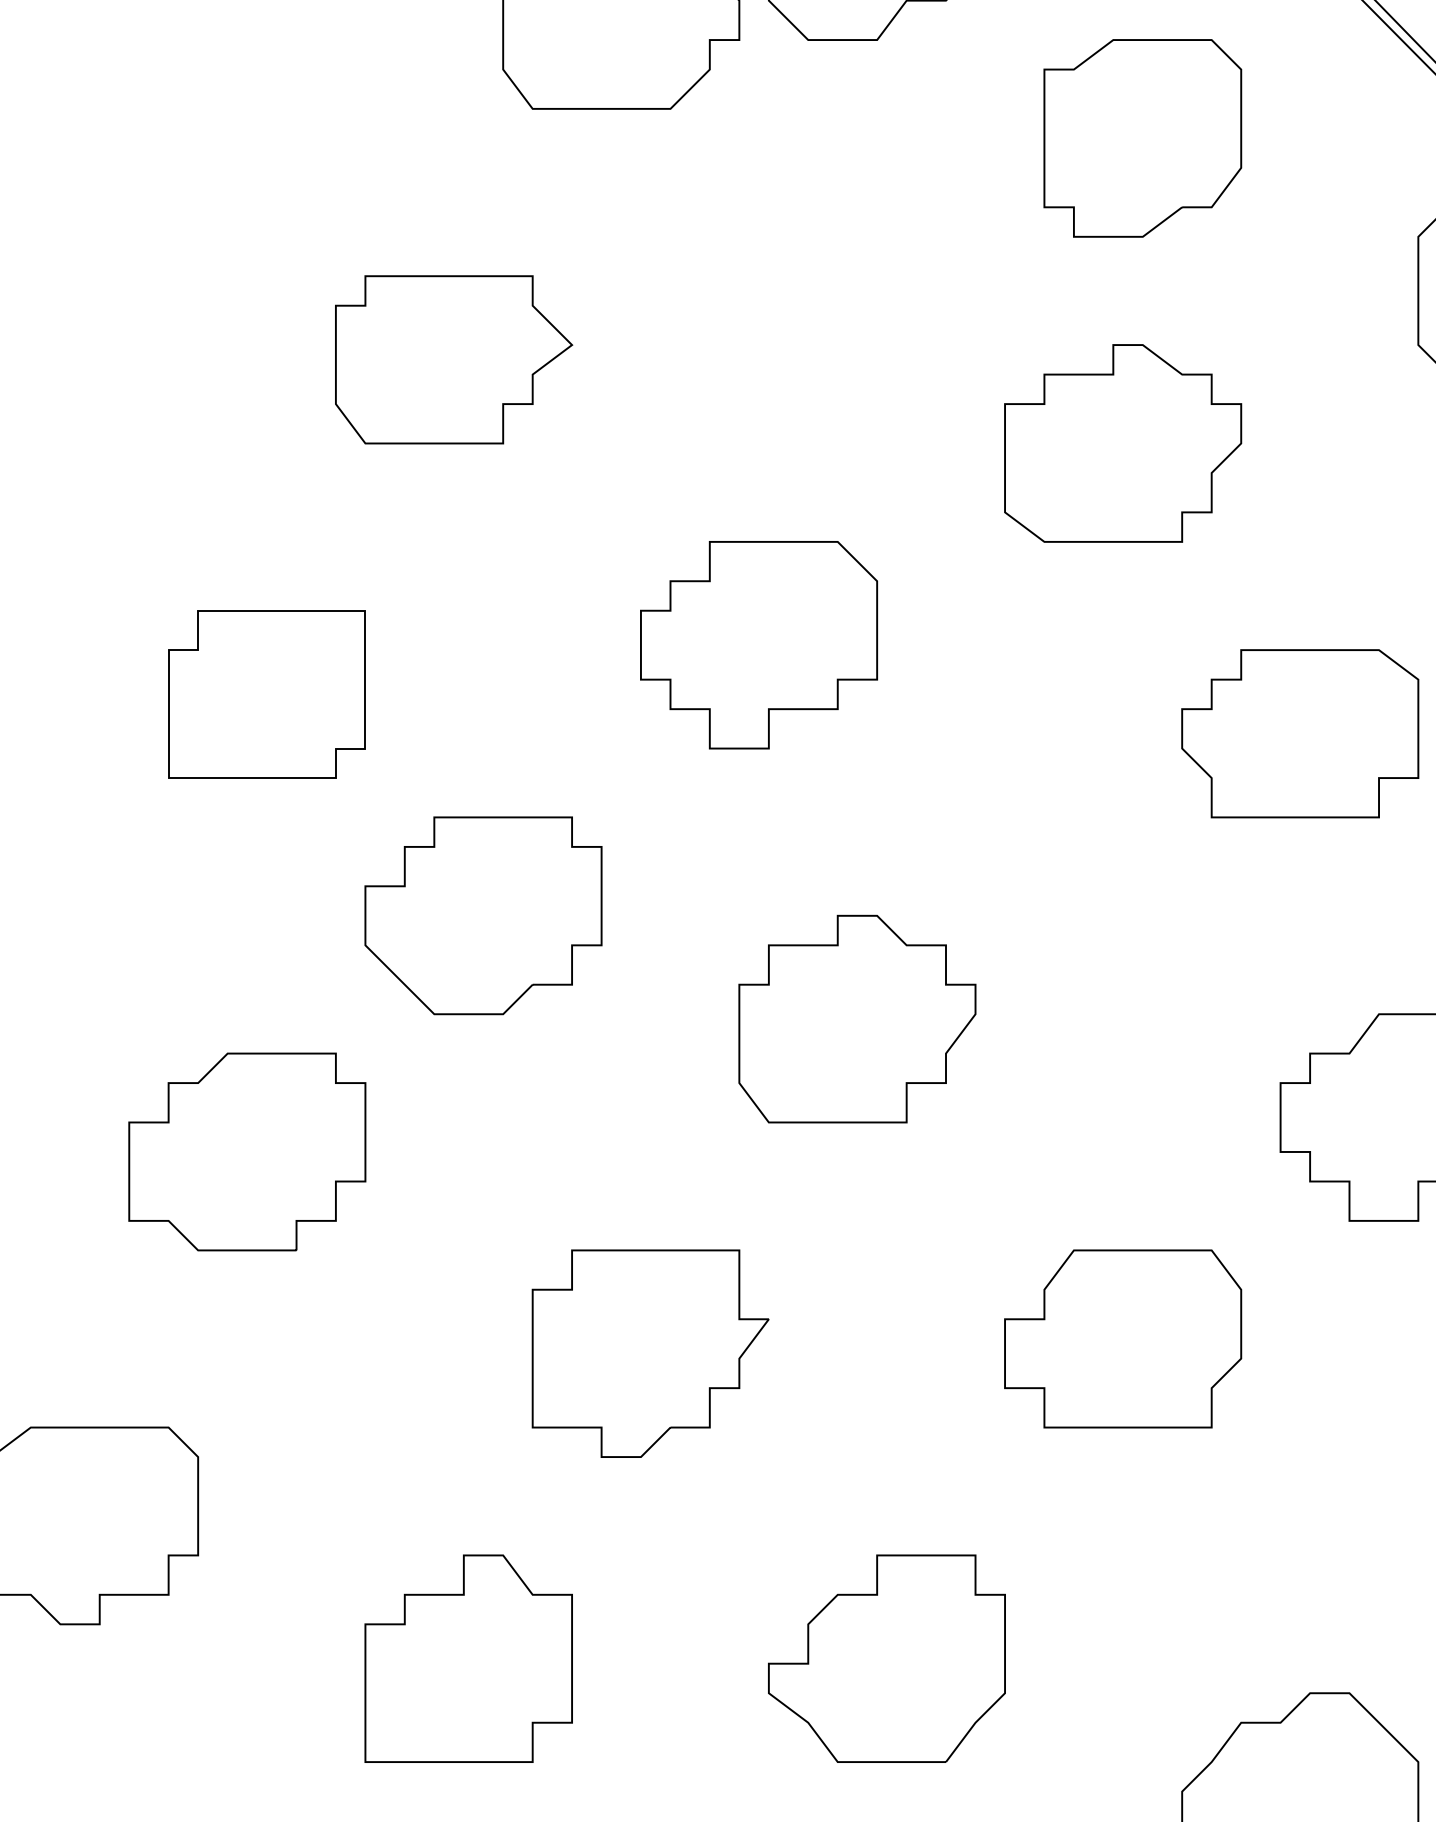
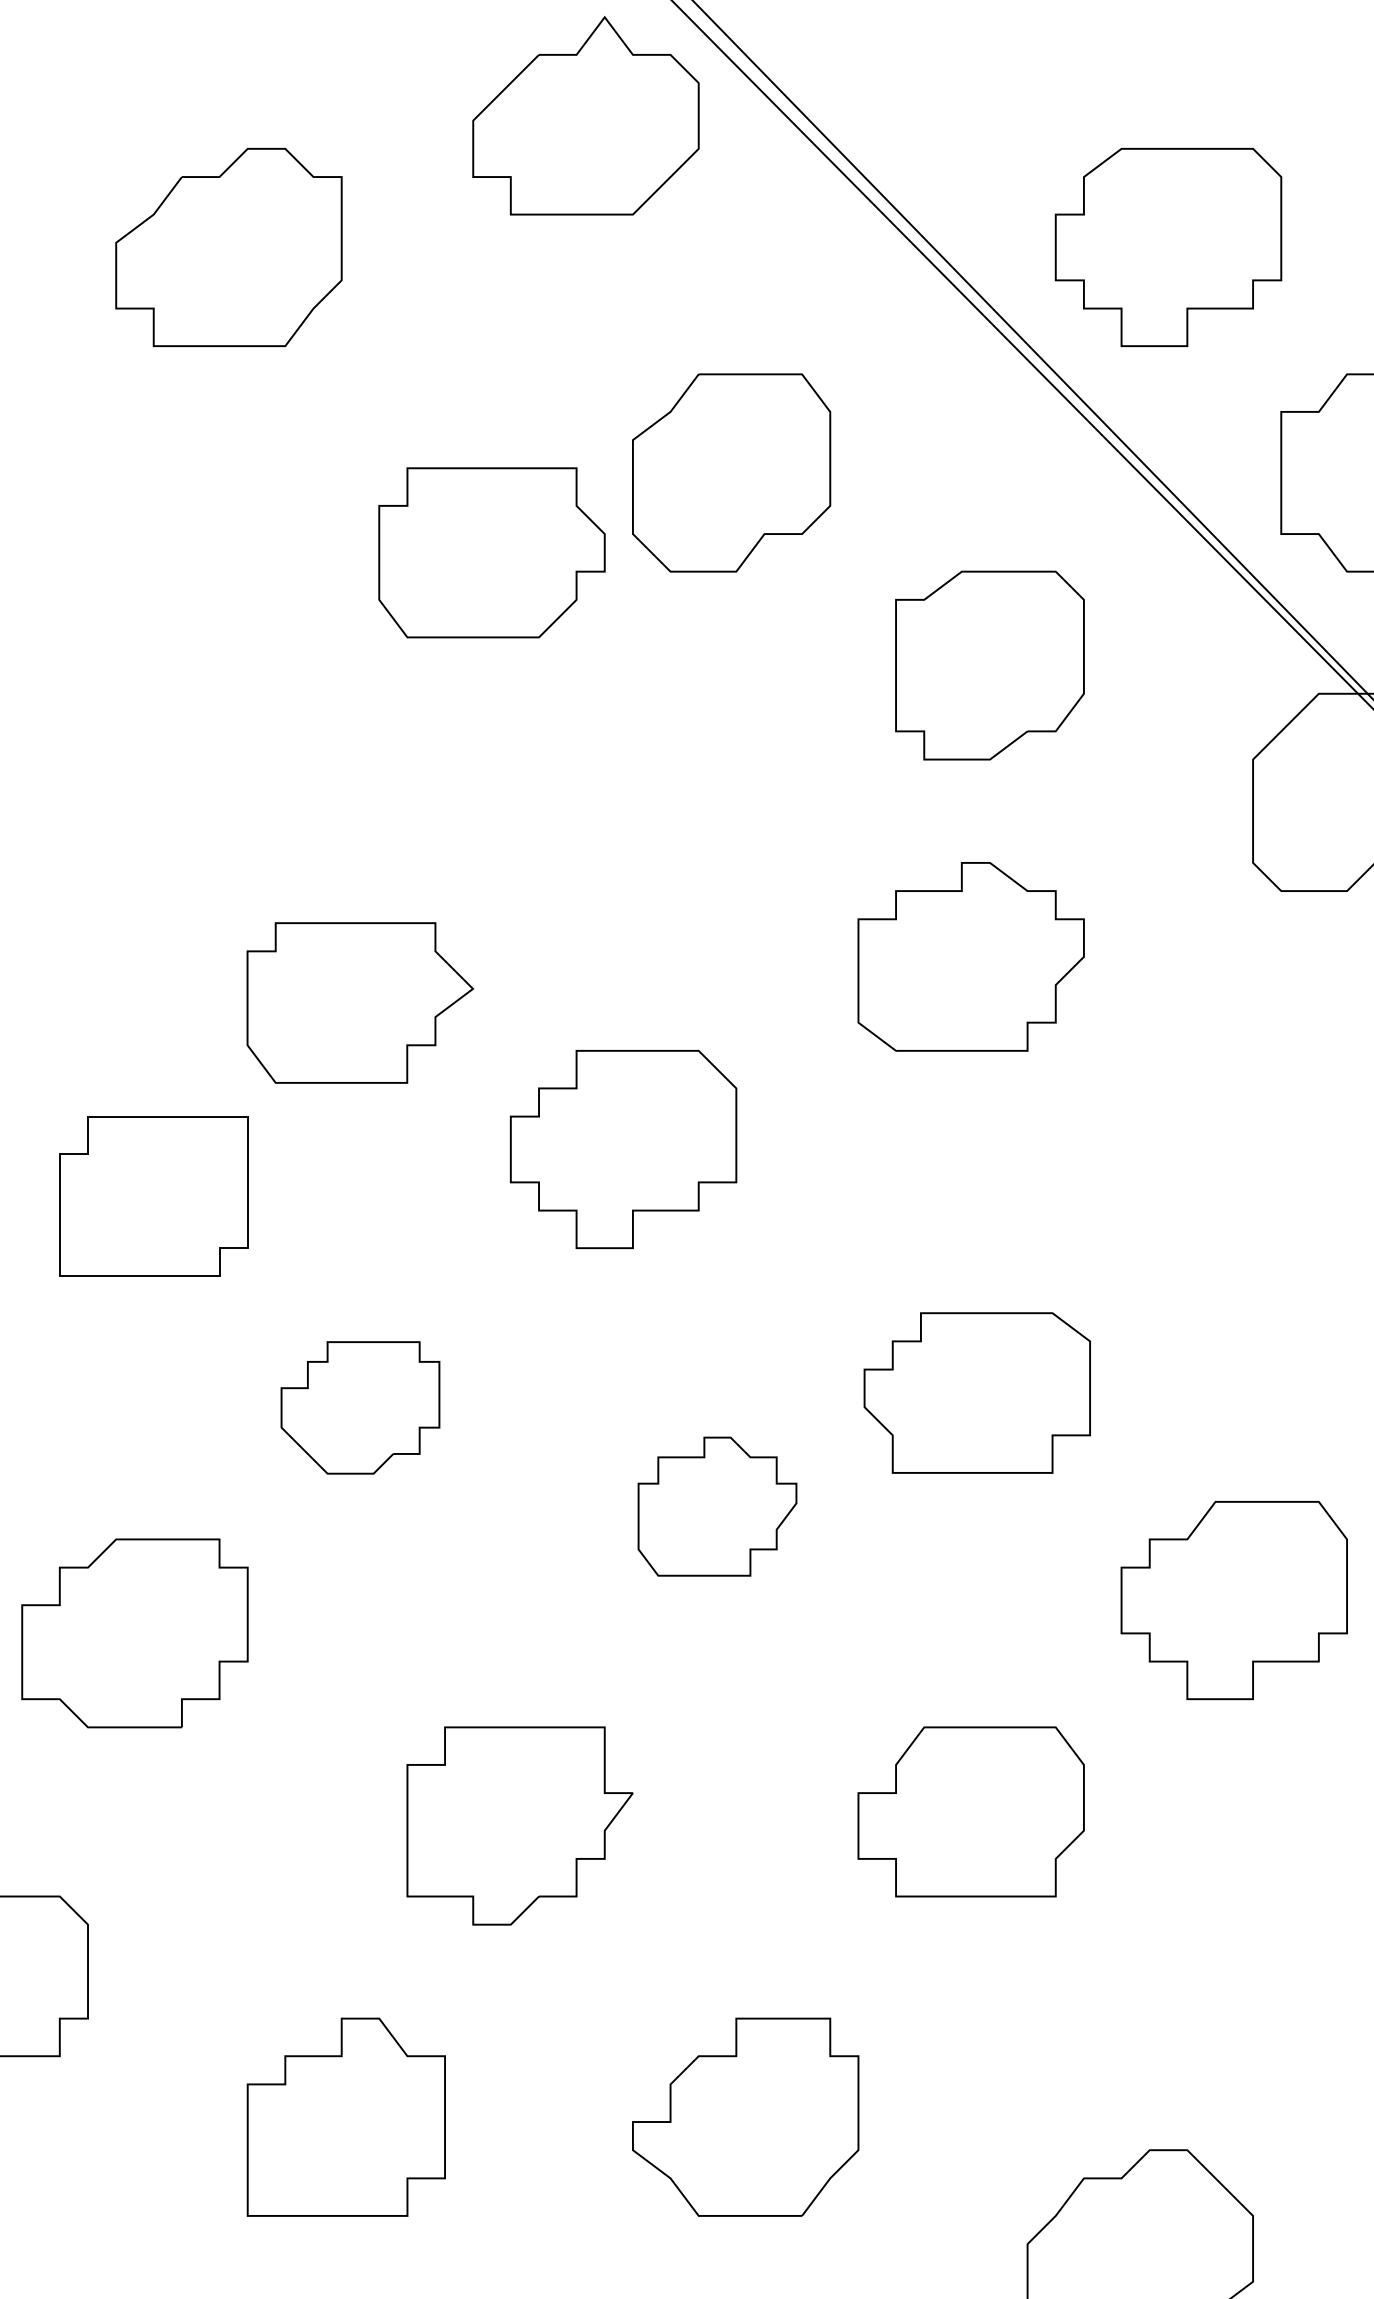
part: (454, 359) -> (360, 1002), moved
part: (1299, 733) -> (976, 1392), moved
part: (483, 915) -> (360, 1407), size x0.7
part: (857, 1019) -> (717, 1506), size x0.7

